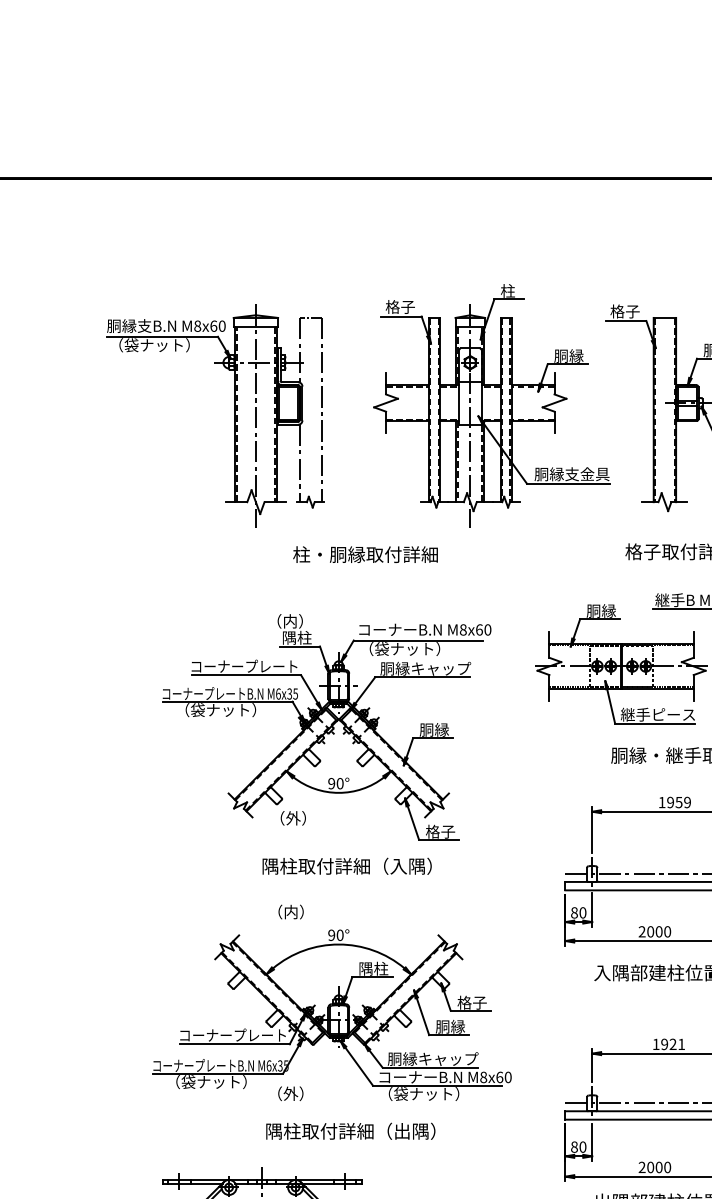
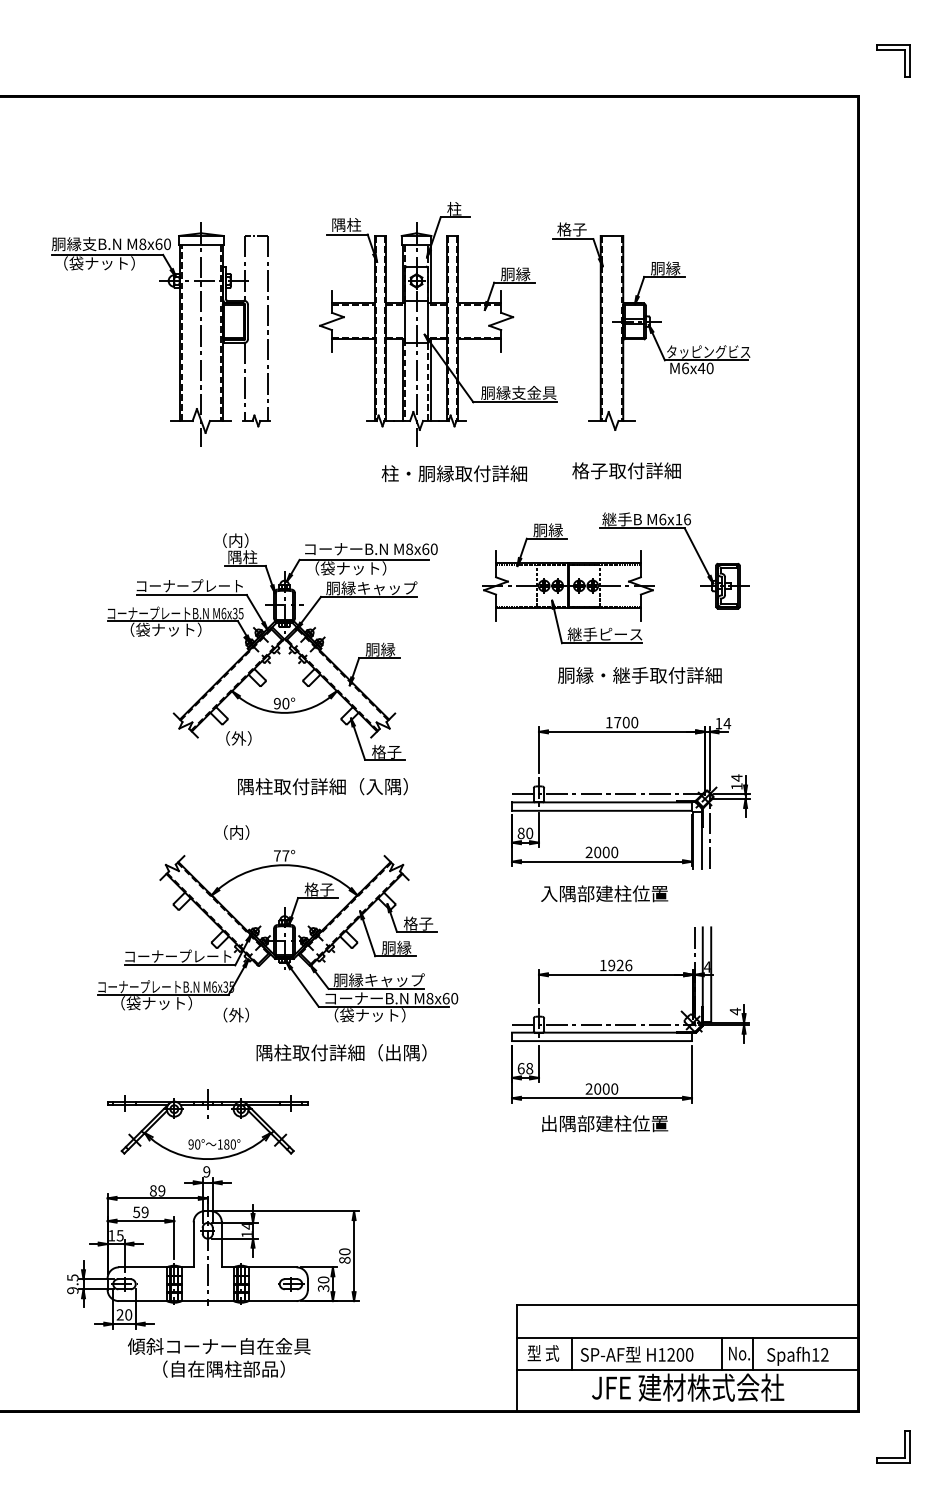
text: (400, 306) -> (346, 224), 格子 -> 隅柱
text: (364, 554) -> (453, 473), moved
text: (679, 802) -> (626, 722), 1959 -> 1700
text: (346, 866) -> (322, 786), moved
text: (335, 934) -> (281, 855), 90° -> 77°
text: (373, 968) -> (319, 889), 隅柱 -> 格子
text: (681, 1044) -> (628, 965), 1921 -> 1926
text: (350, 1131) -> (341, 1052), moved
text: (578, 1146) -> (525, 1068), 80 -> 68

